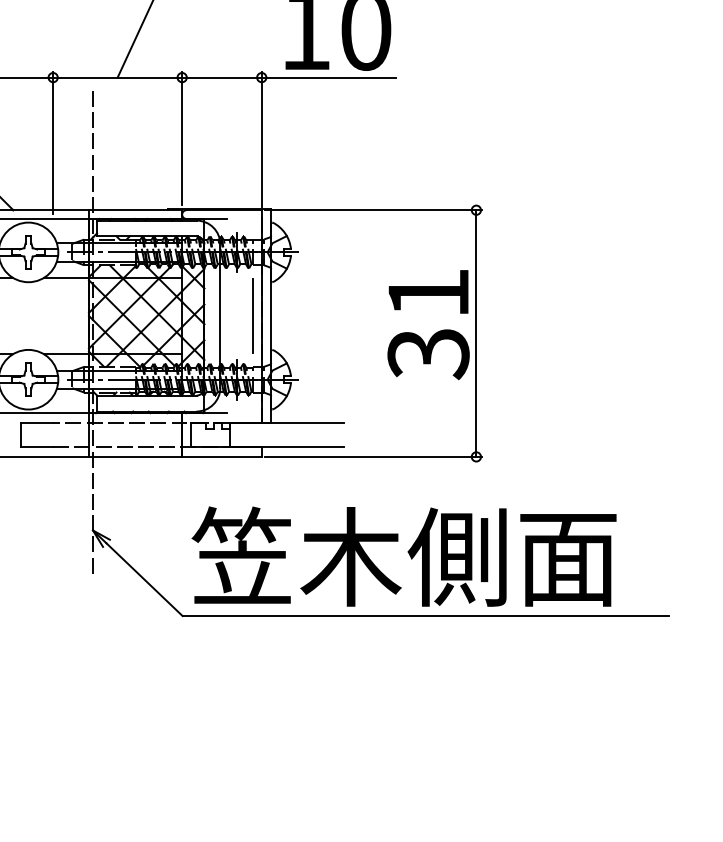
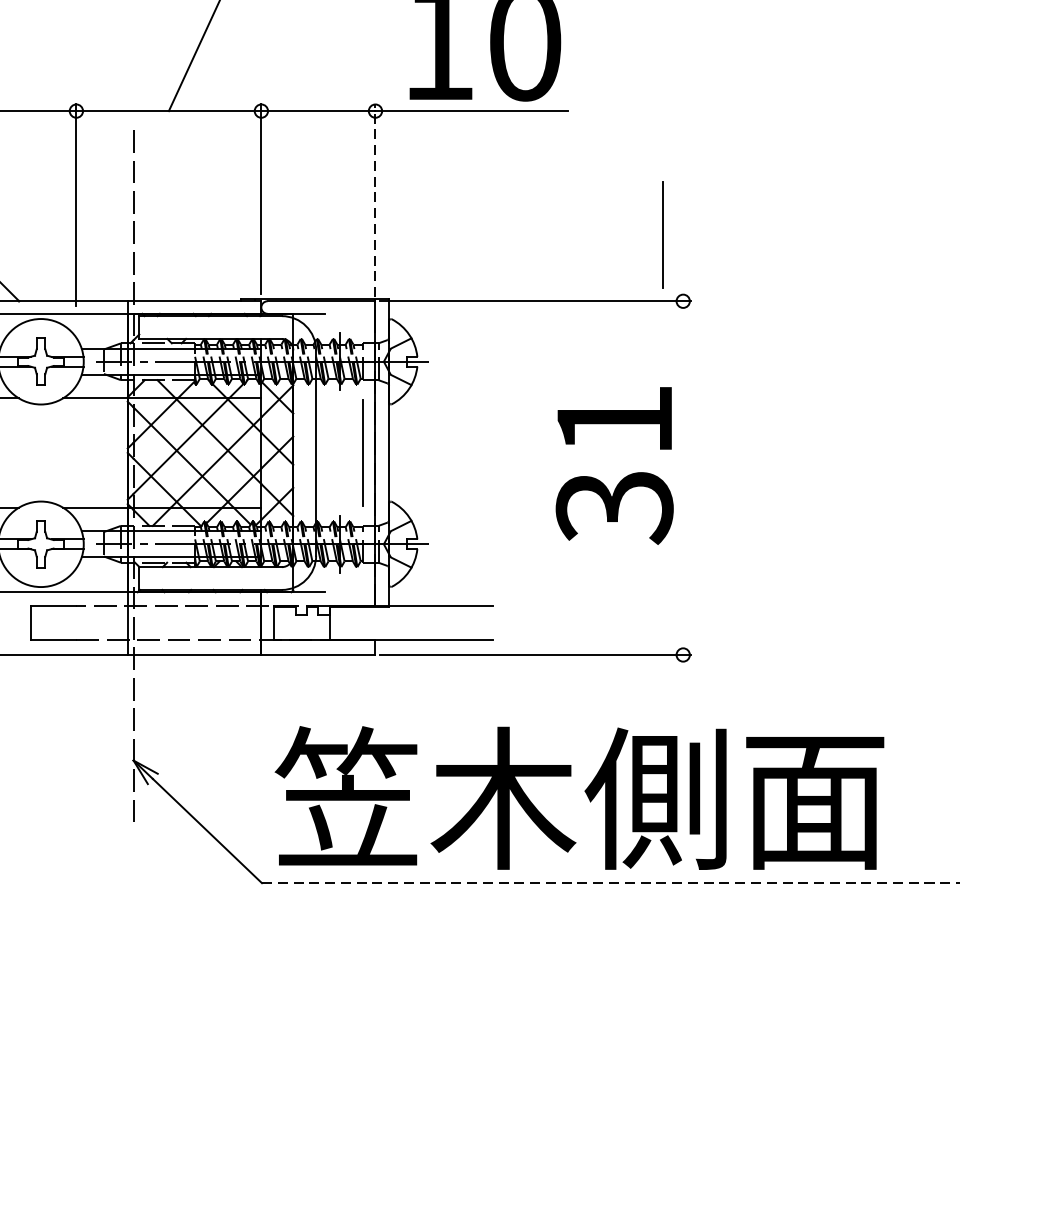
line: (261, 139) -> (375, 199), solid -> dashed
line: (461, 163) -> (661, 234), added
line: (476, 333) -> (683, 478), removed
line: (426, 616) -> (611, 883), solid -> dashed

